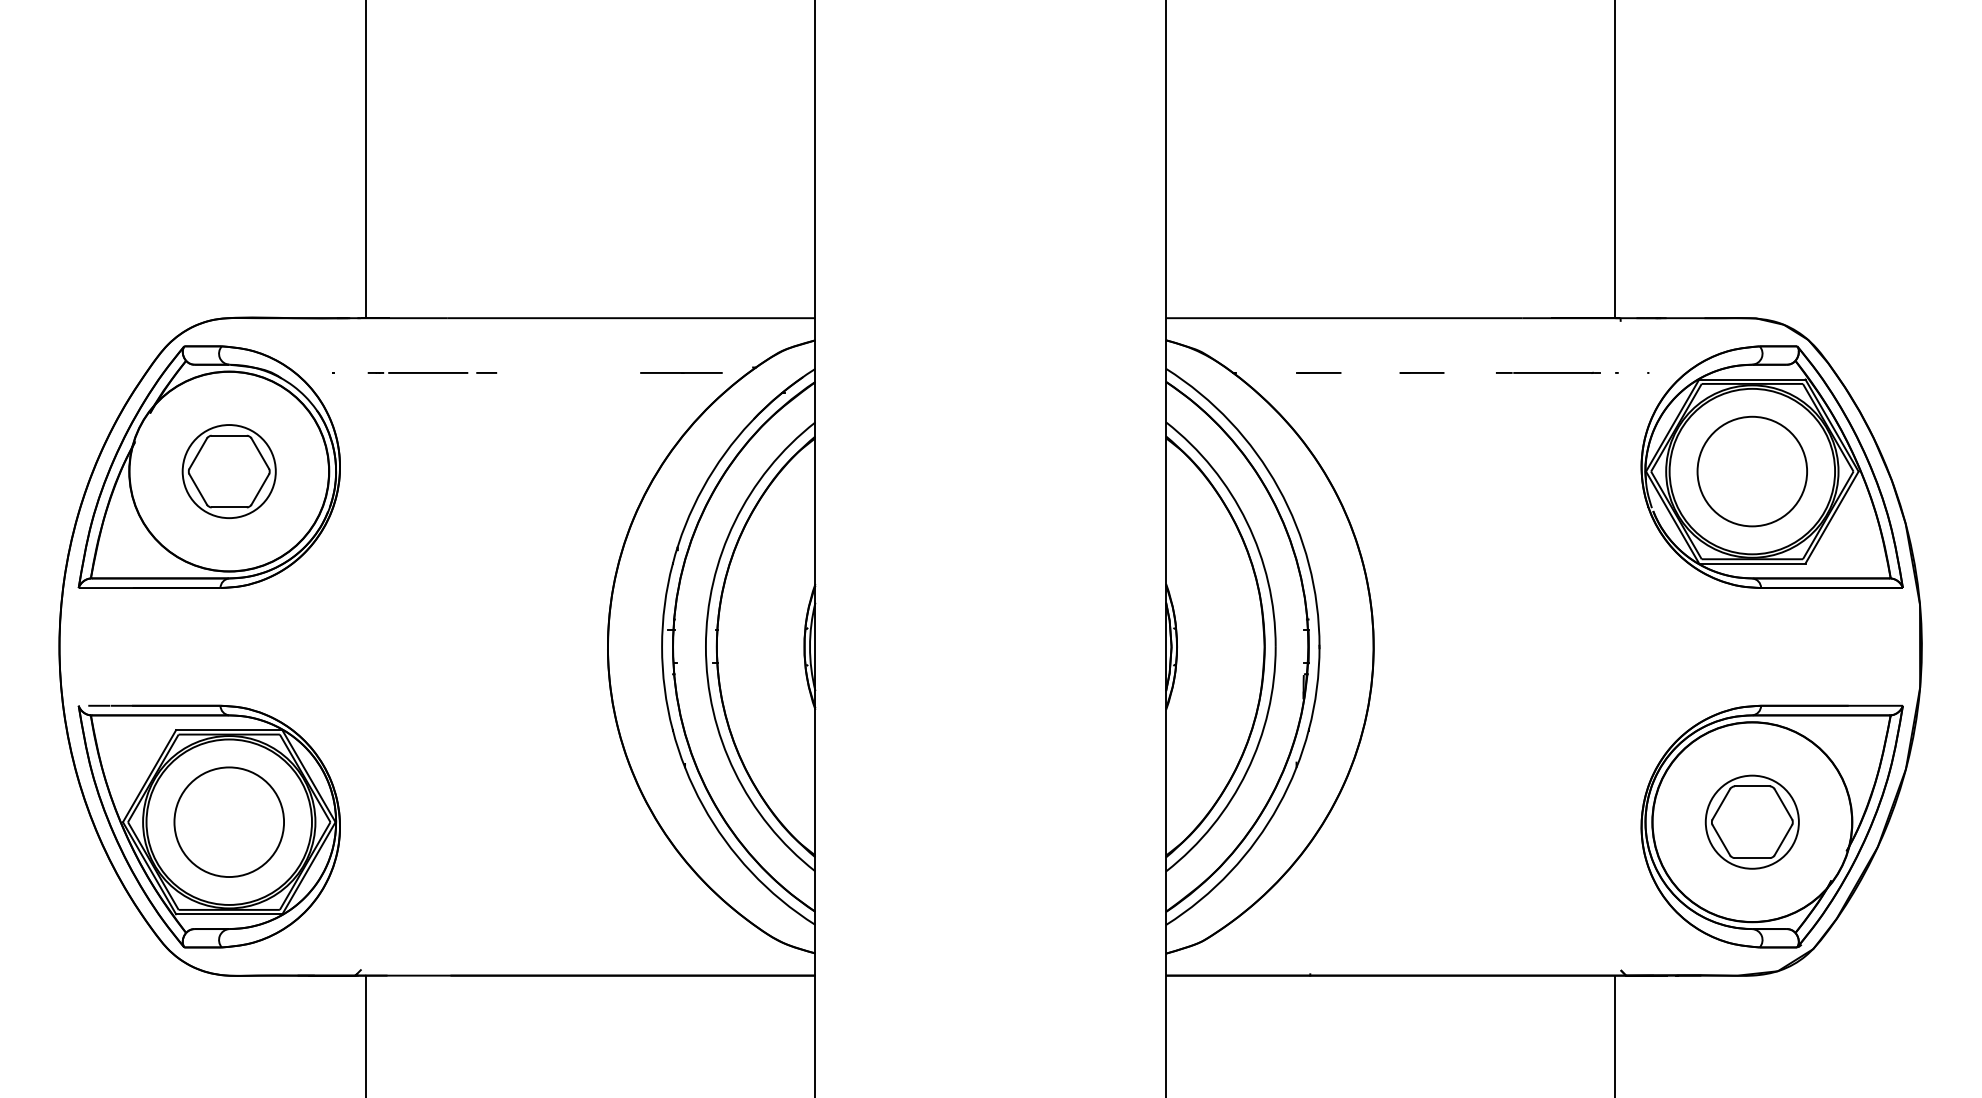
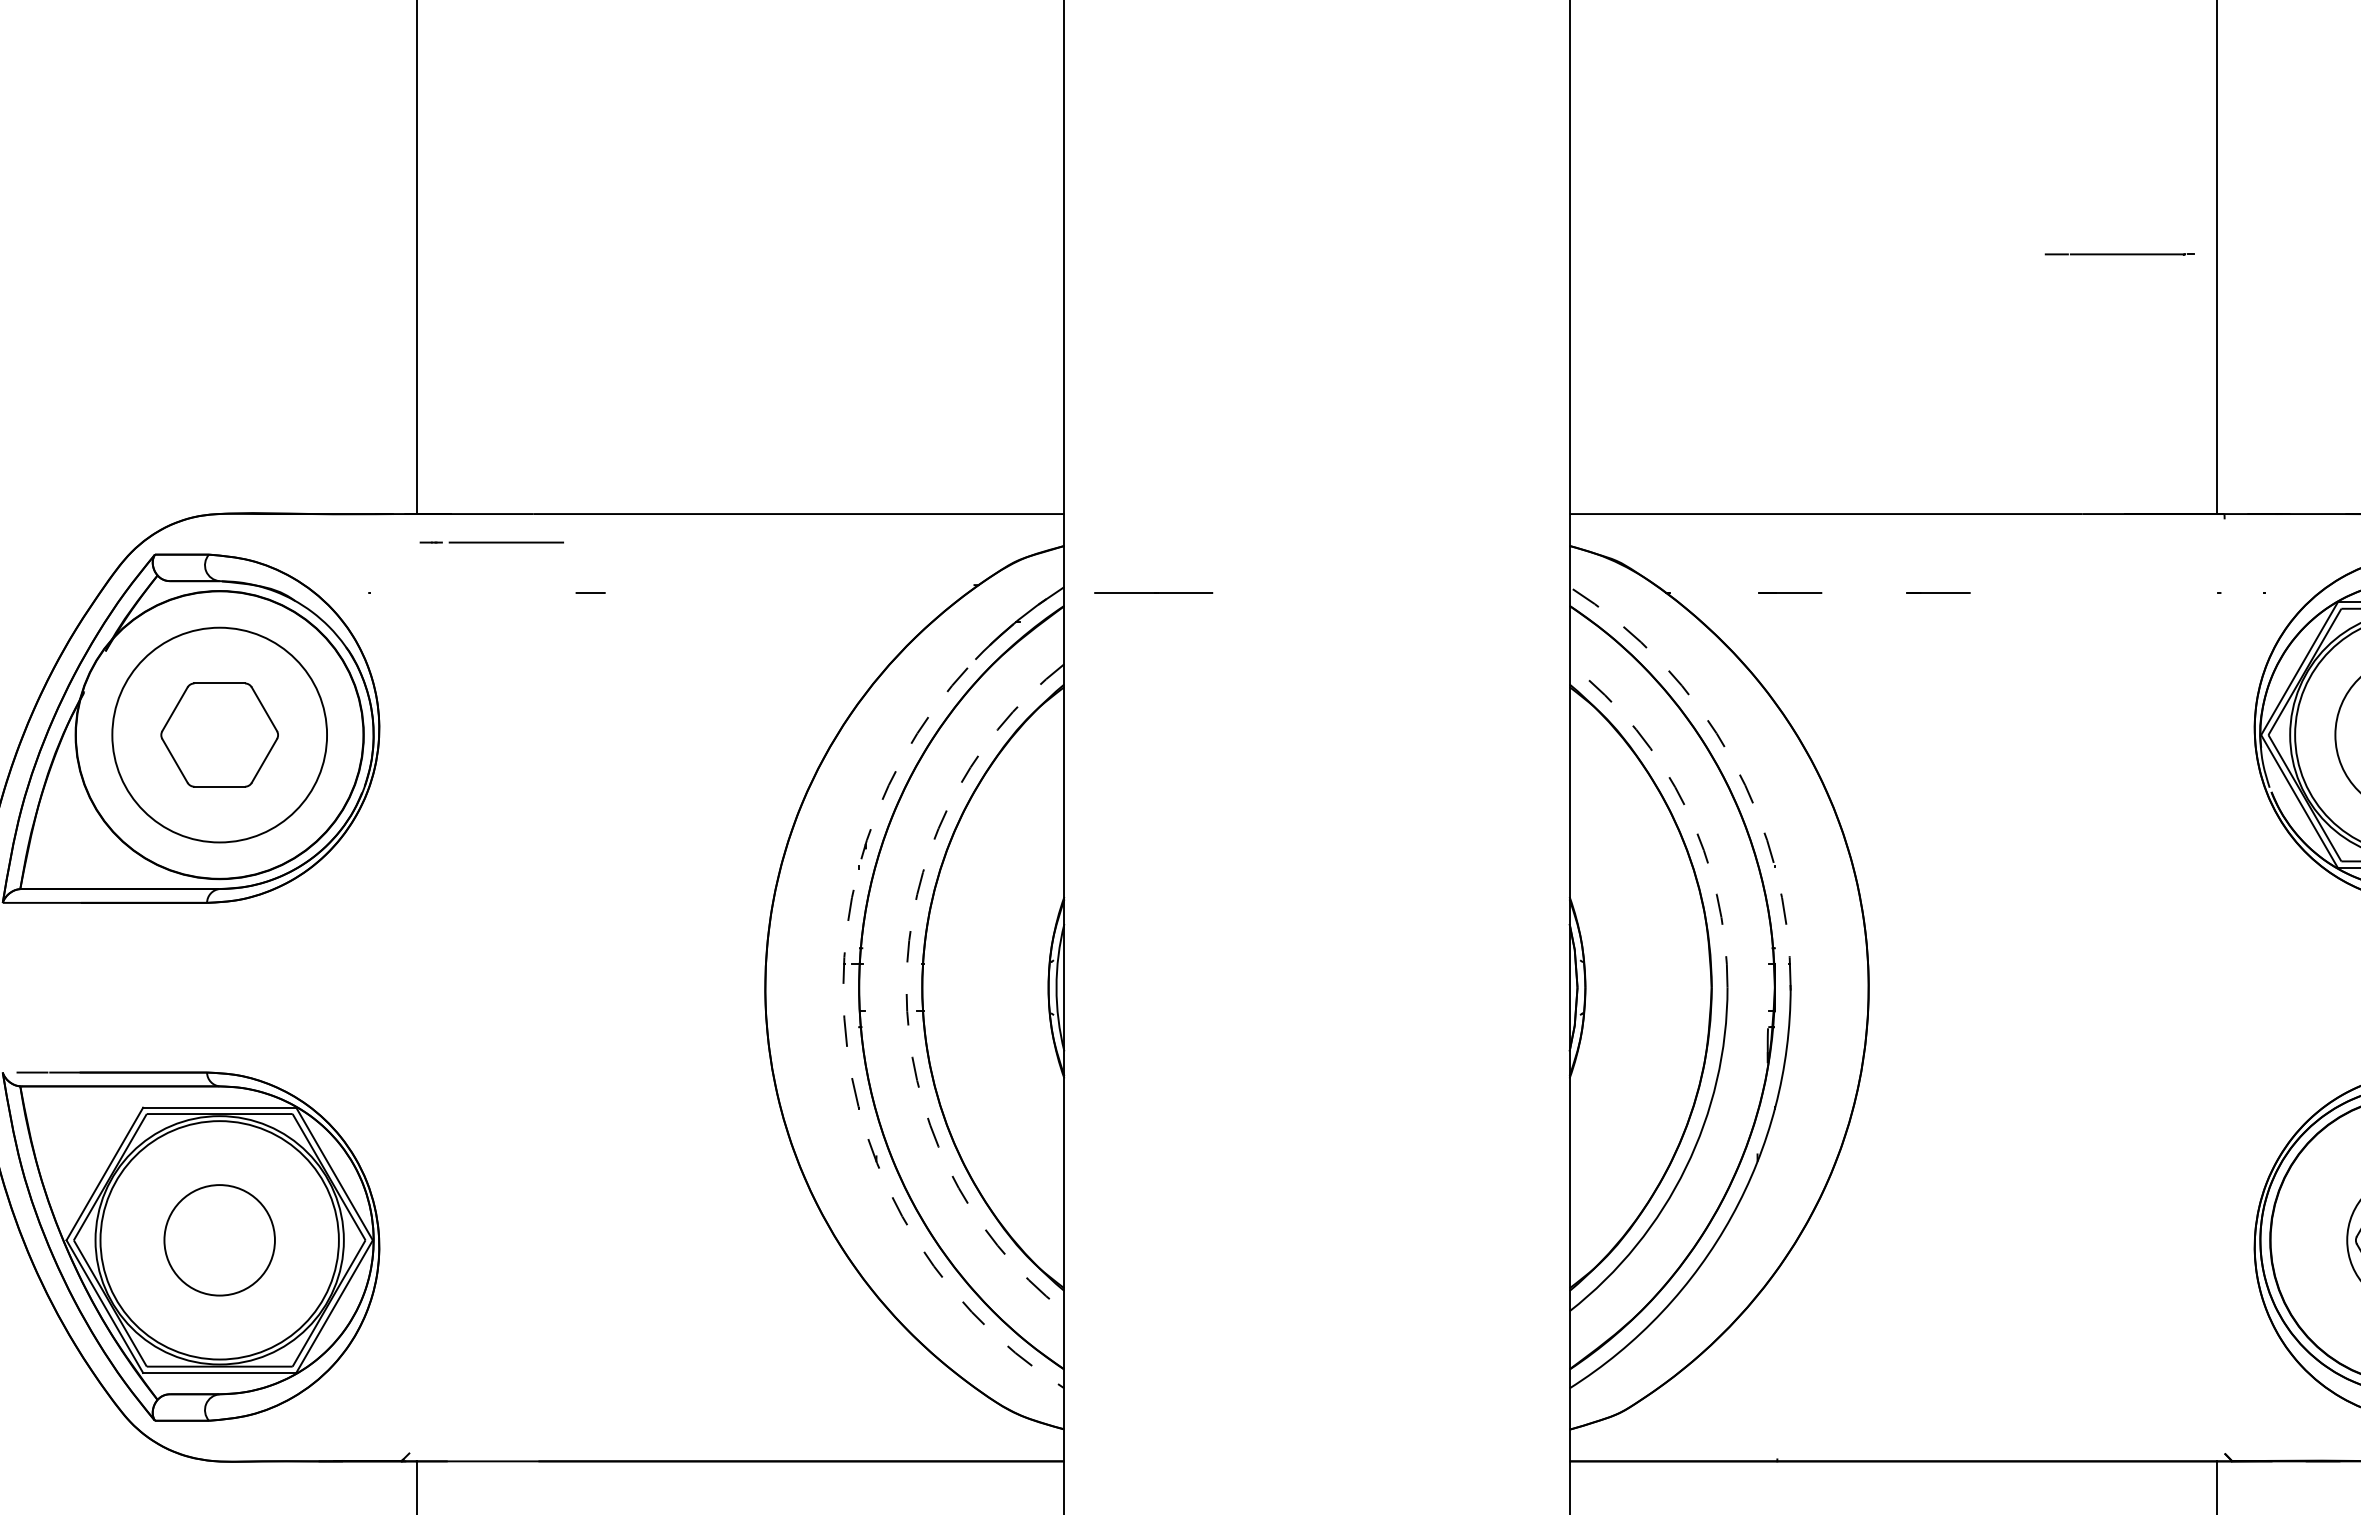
line: (417, 372) -> (490, 541), moved
line: (681, 372) -> (1153, 592), moved
line: (1548, 372) -> (2120, 253), moved
circle: (228, 471) -> (218, 734), size x1.6
arc: (1278, 488) -> (1731, 759), solid -> dashed
arc: (1246, 521) -> (1685, 807), solid -> dashed
arc: (662, 646) -> (843, 987), solid -> dashed
arc: (705, 646) -> (905, 987), solid -> dashed
circle: (229, 822) -> (220, 1240), size x0.7

